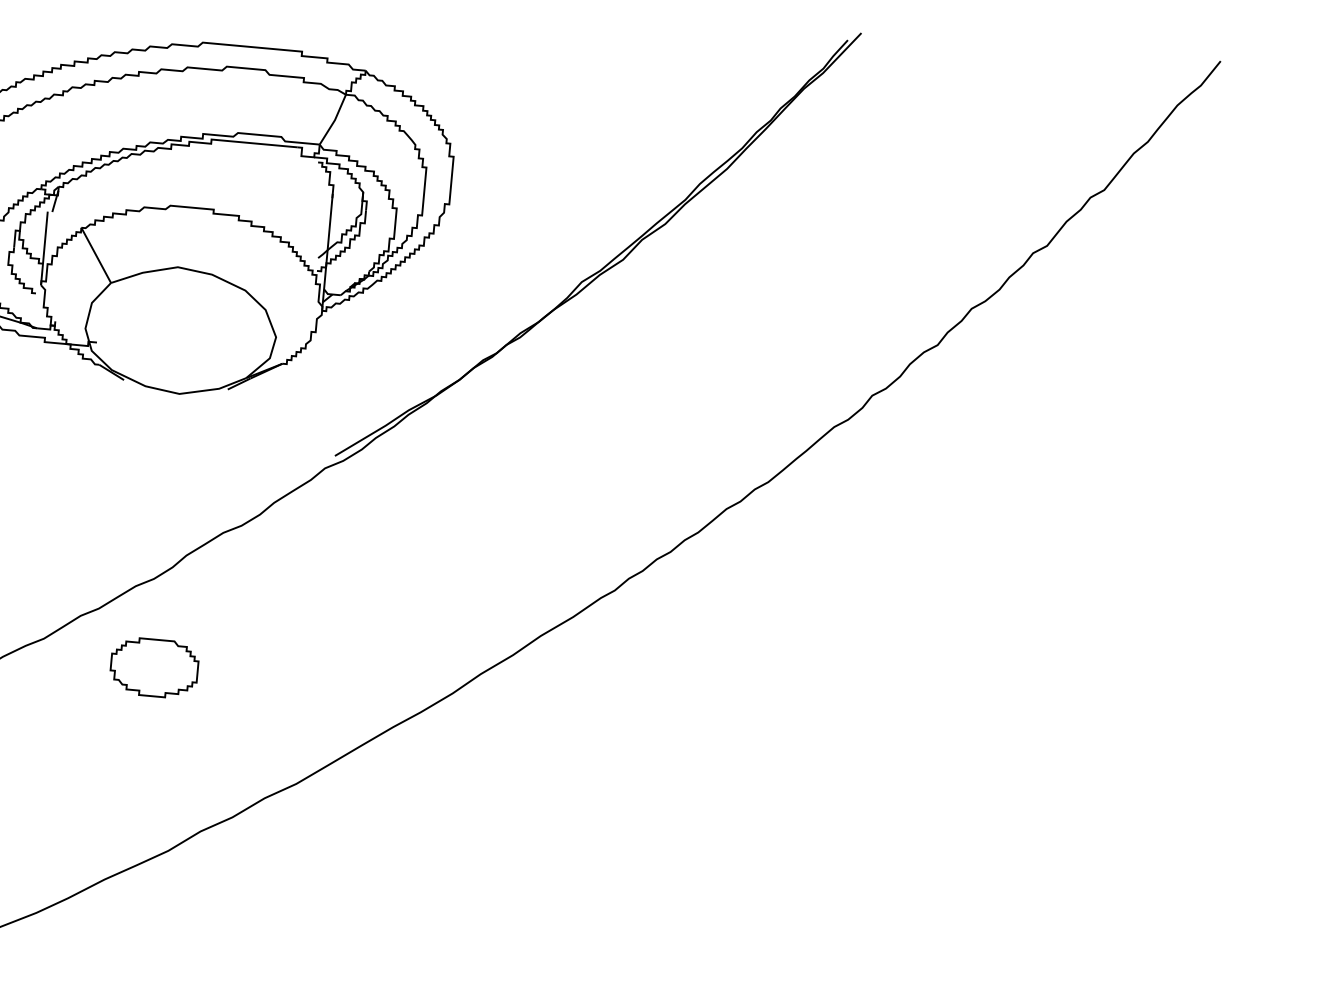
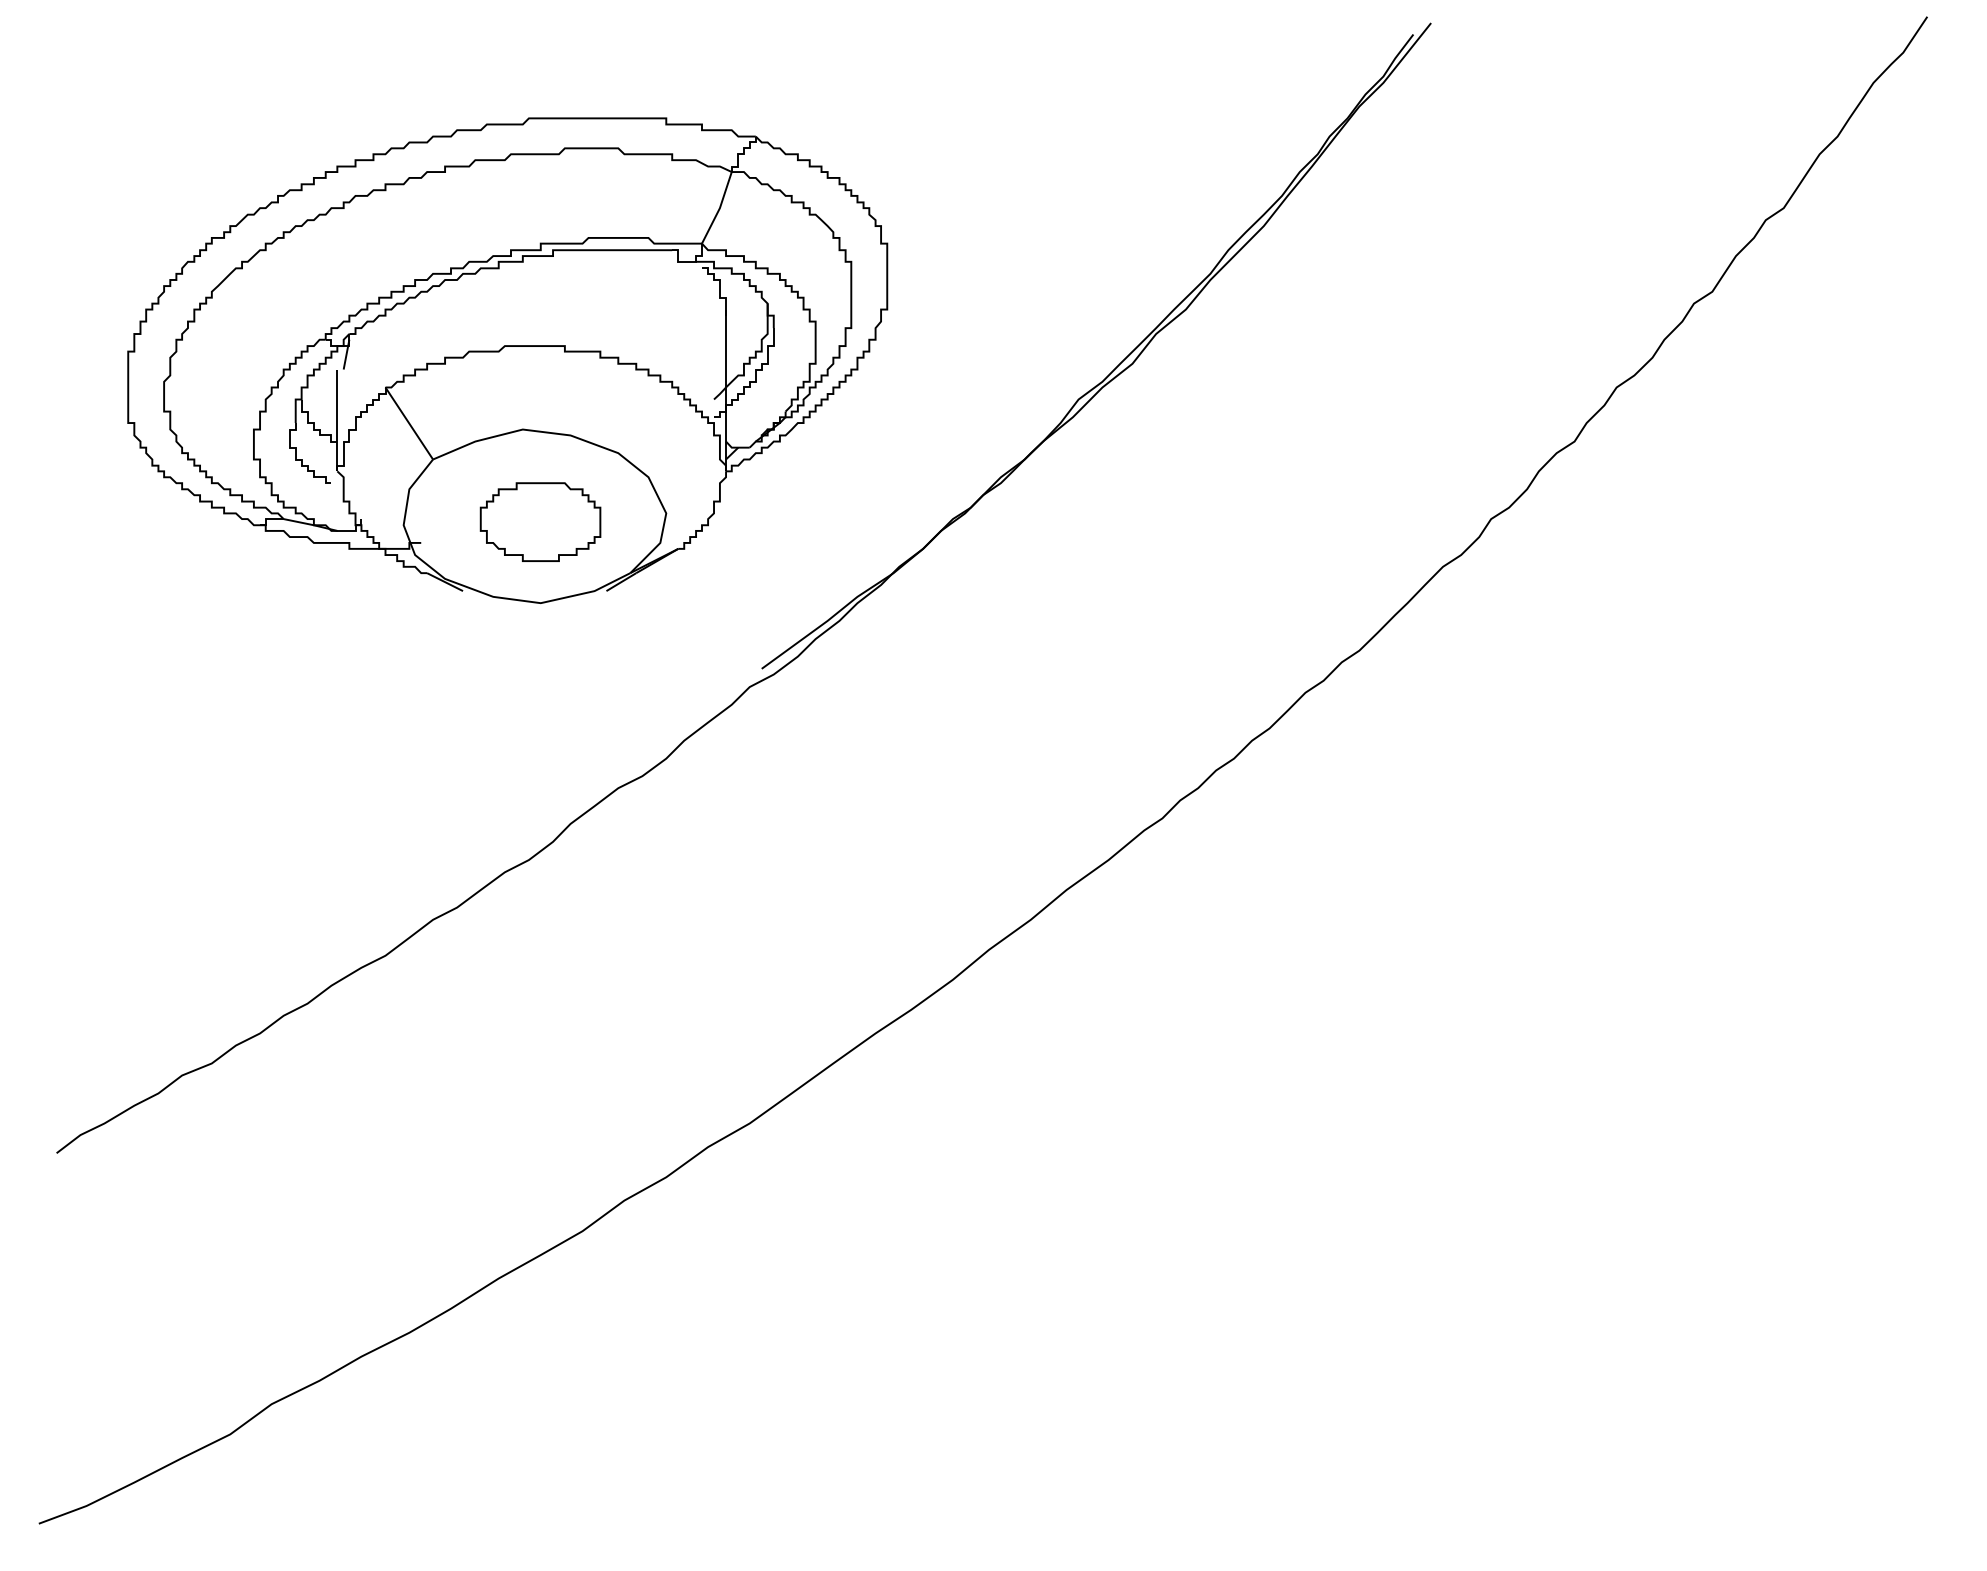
part: (154, 667) -> (540, 521), moved

